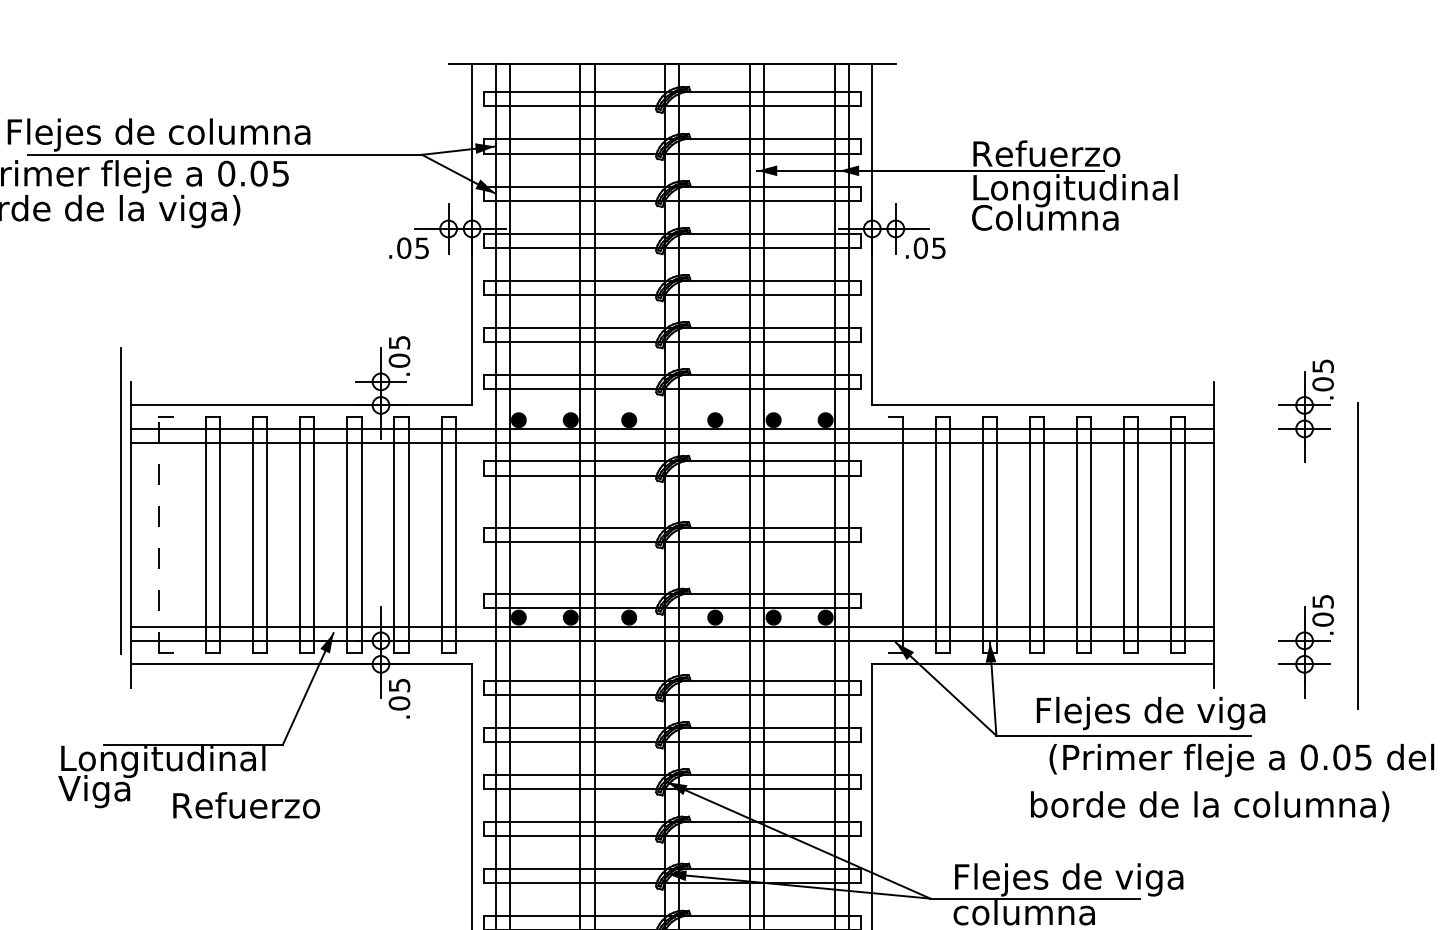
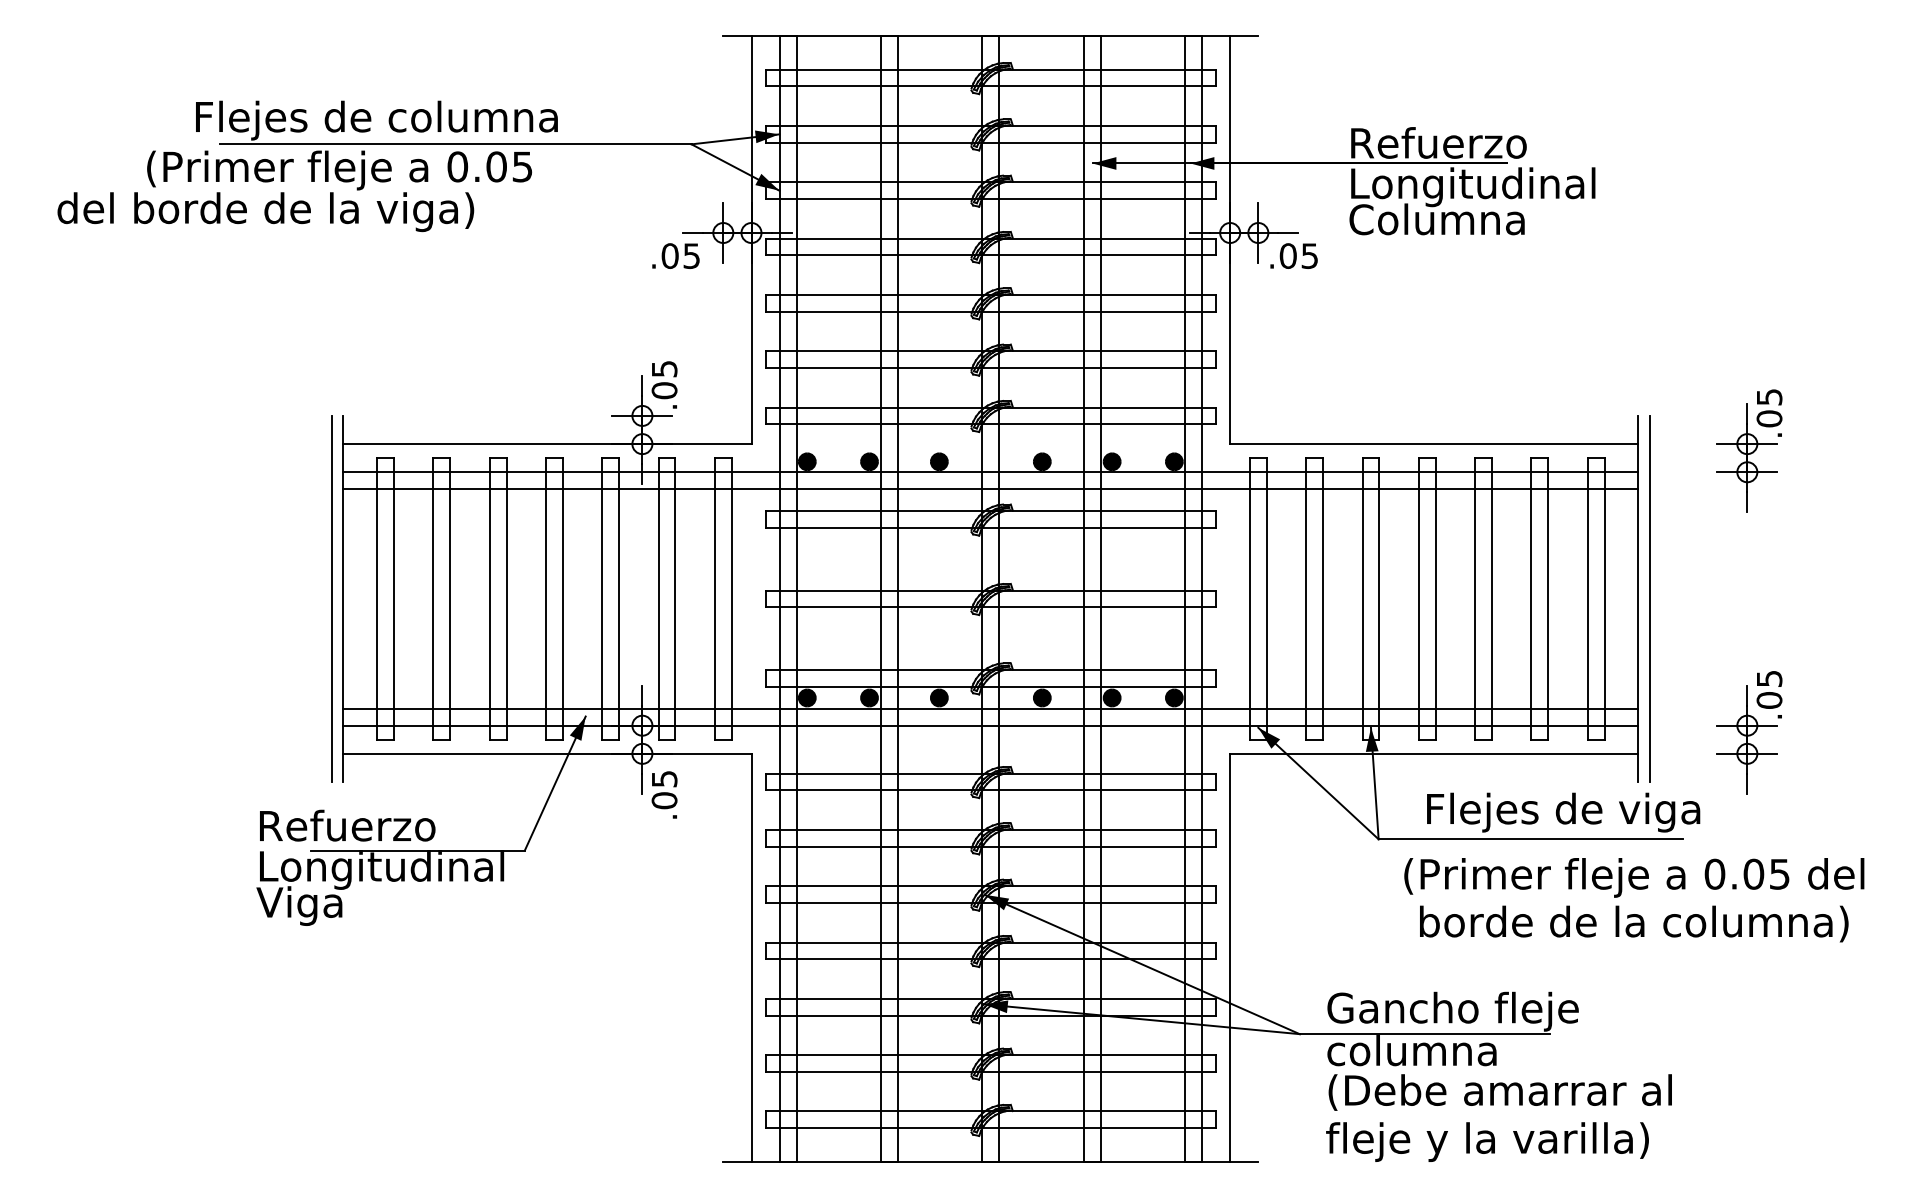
line: (121, 501) -> (331, 598), moved
line: (158, 534) -> (376, 598), dashed -> solid
line: (172, 534) -> (393, 598), added
line: (888, 534) -> (1249, 598), added
line: (1357, 555) -> (1649, 598), moved
text: (1242, 760) -> (1634, 877), moved
text: (246, 805) -> (347, 825), moved
text: (1068, 879) -> (1464, 1011), Flejes de viga -> Gancho fleje

